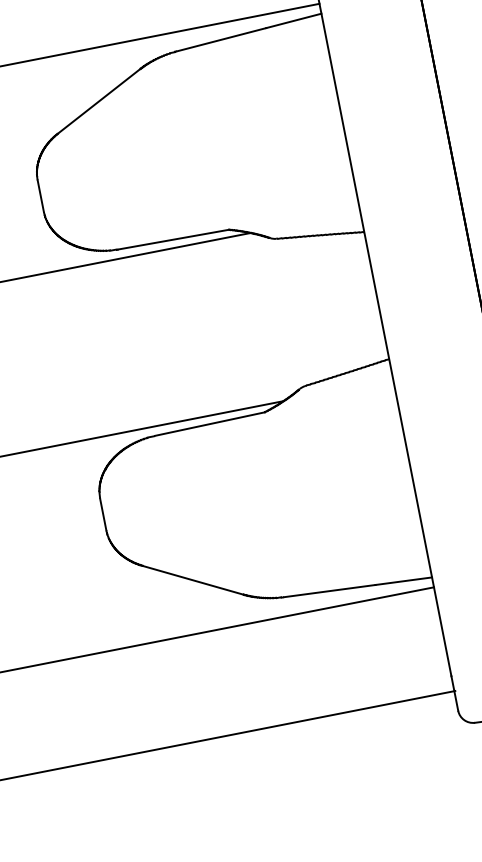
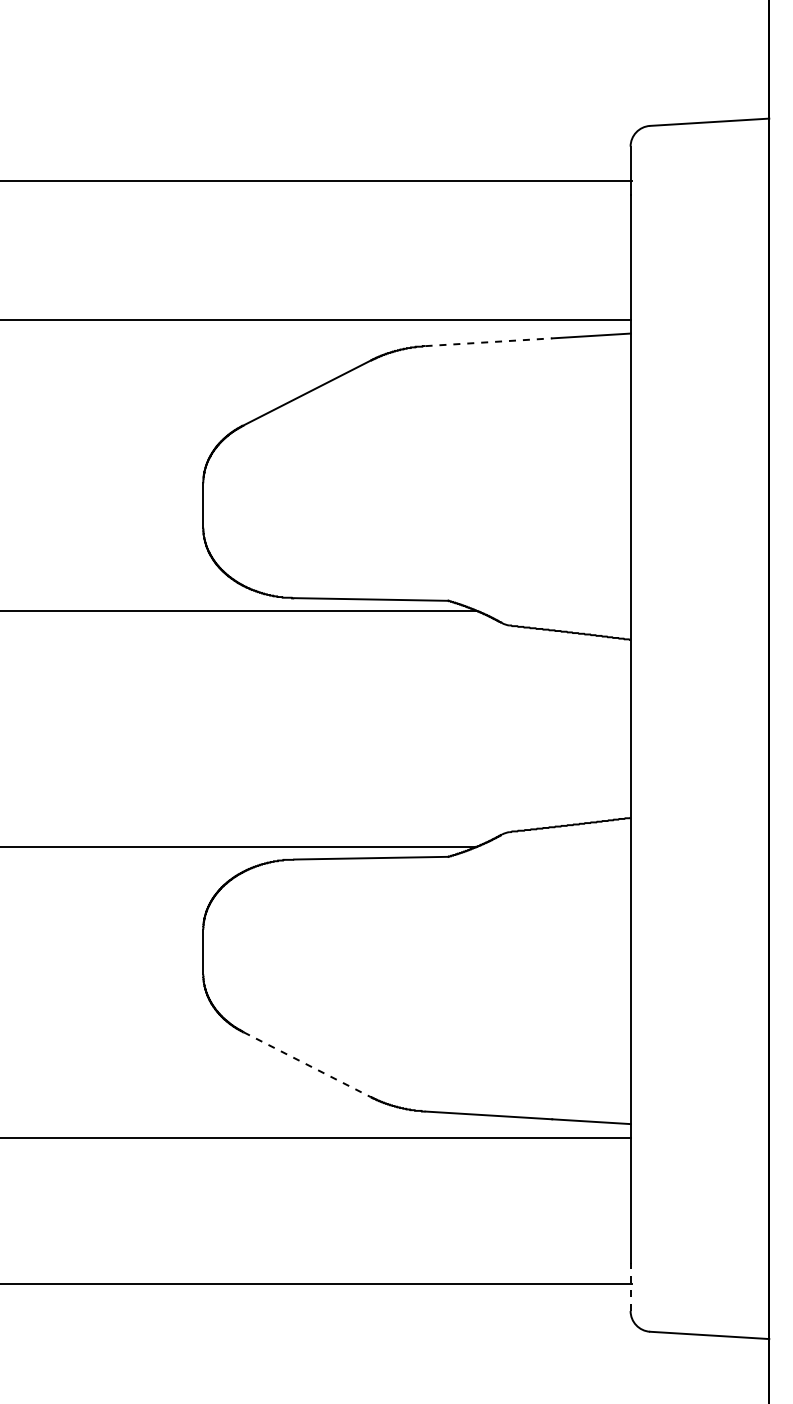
line: (222, 39) -> (489, 342), solid -> dashed
line: (193, 580) -> (307, 1064), solid -> dashed
line: (454, 693) -> (630, 1286), solid -> dashed

